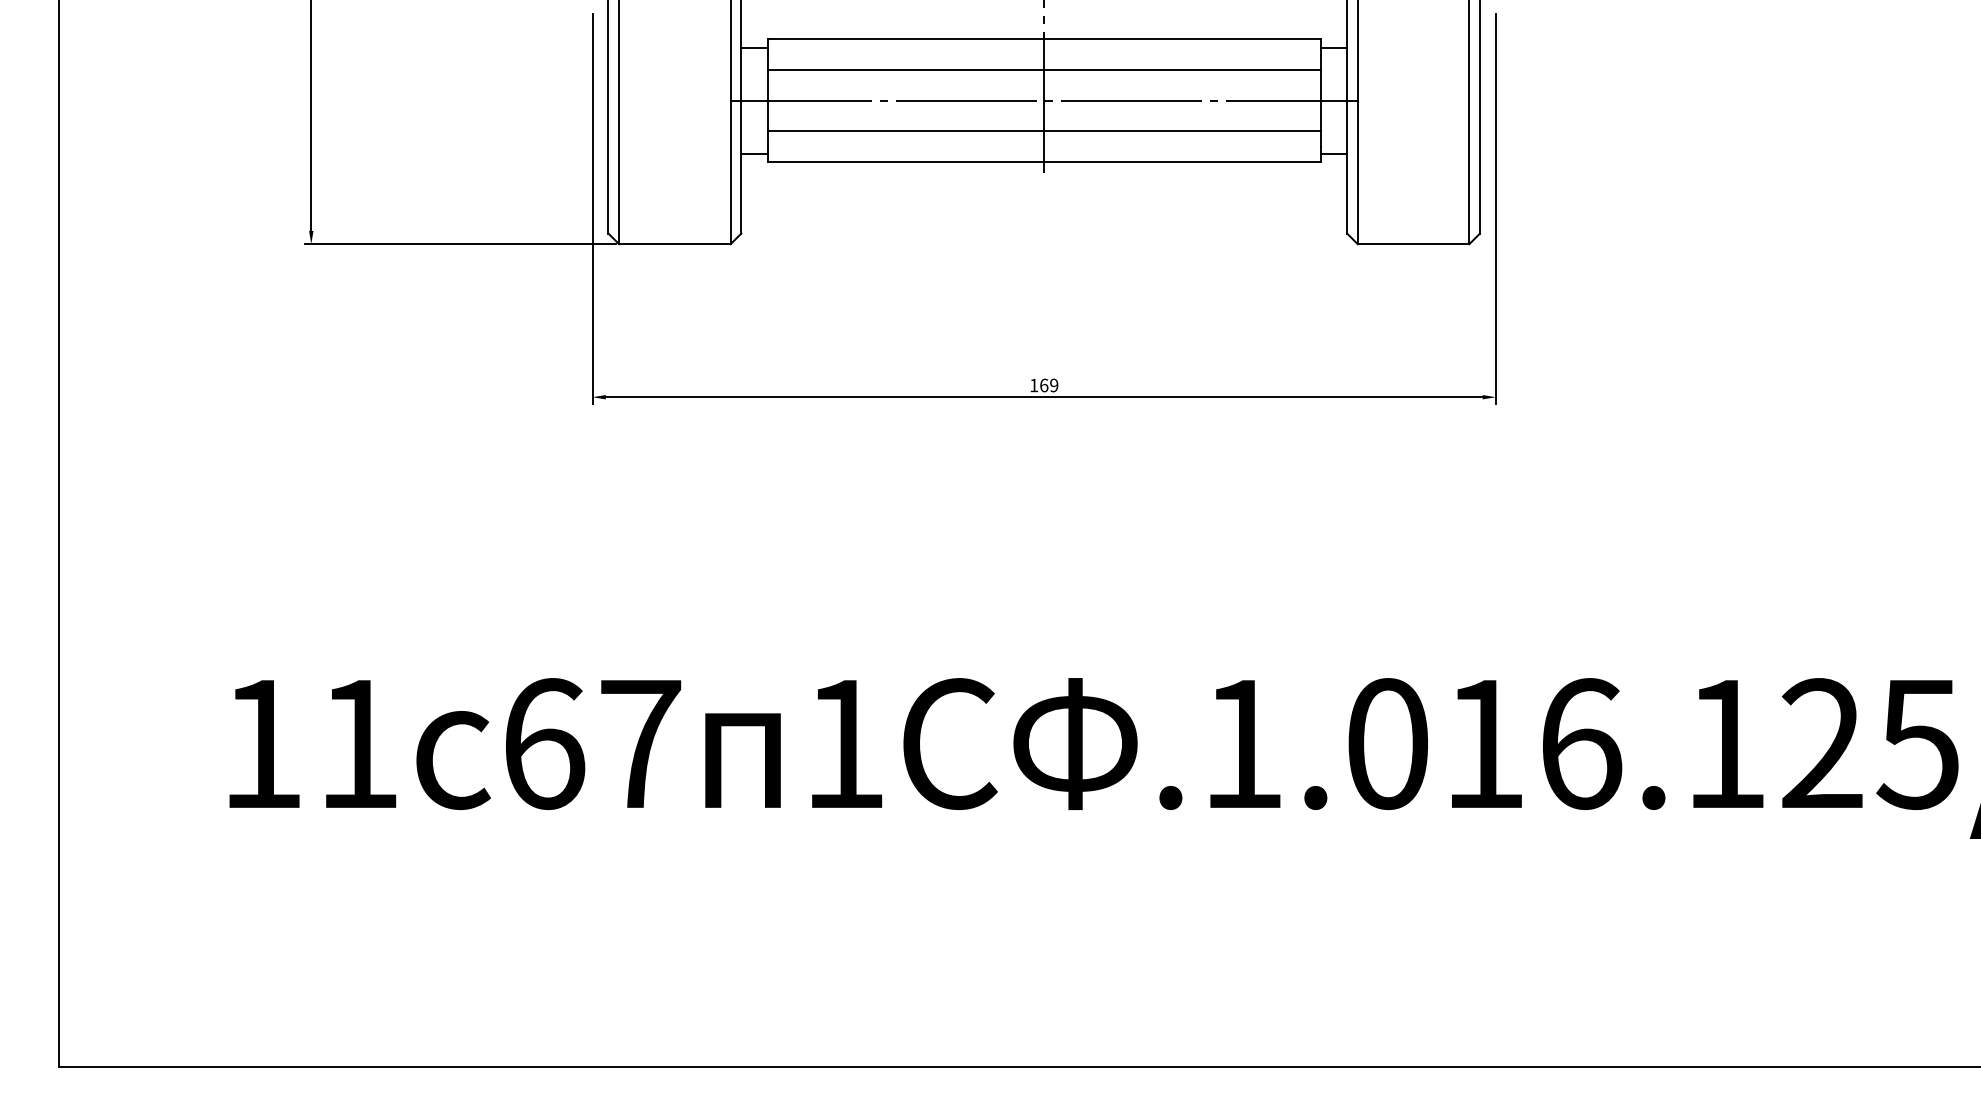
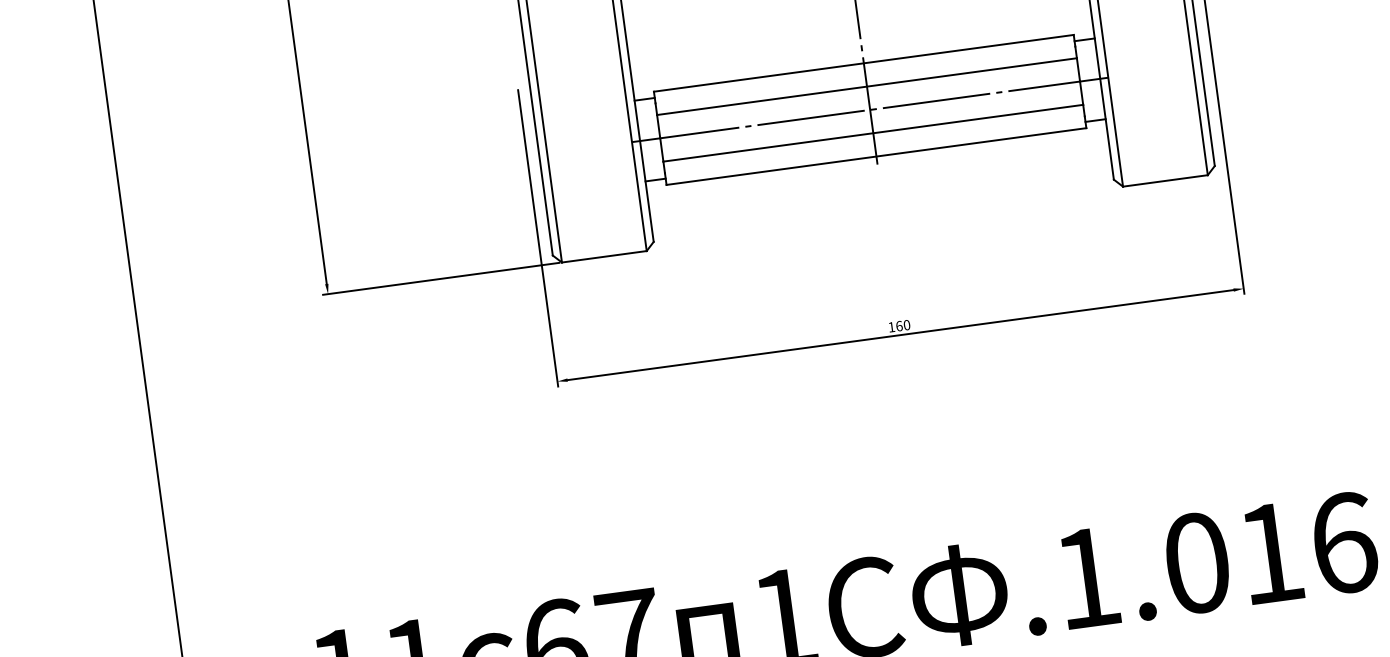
text: (1054, 385) -> (907, 325), 169 -> 160

